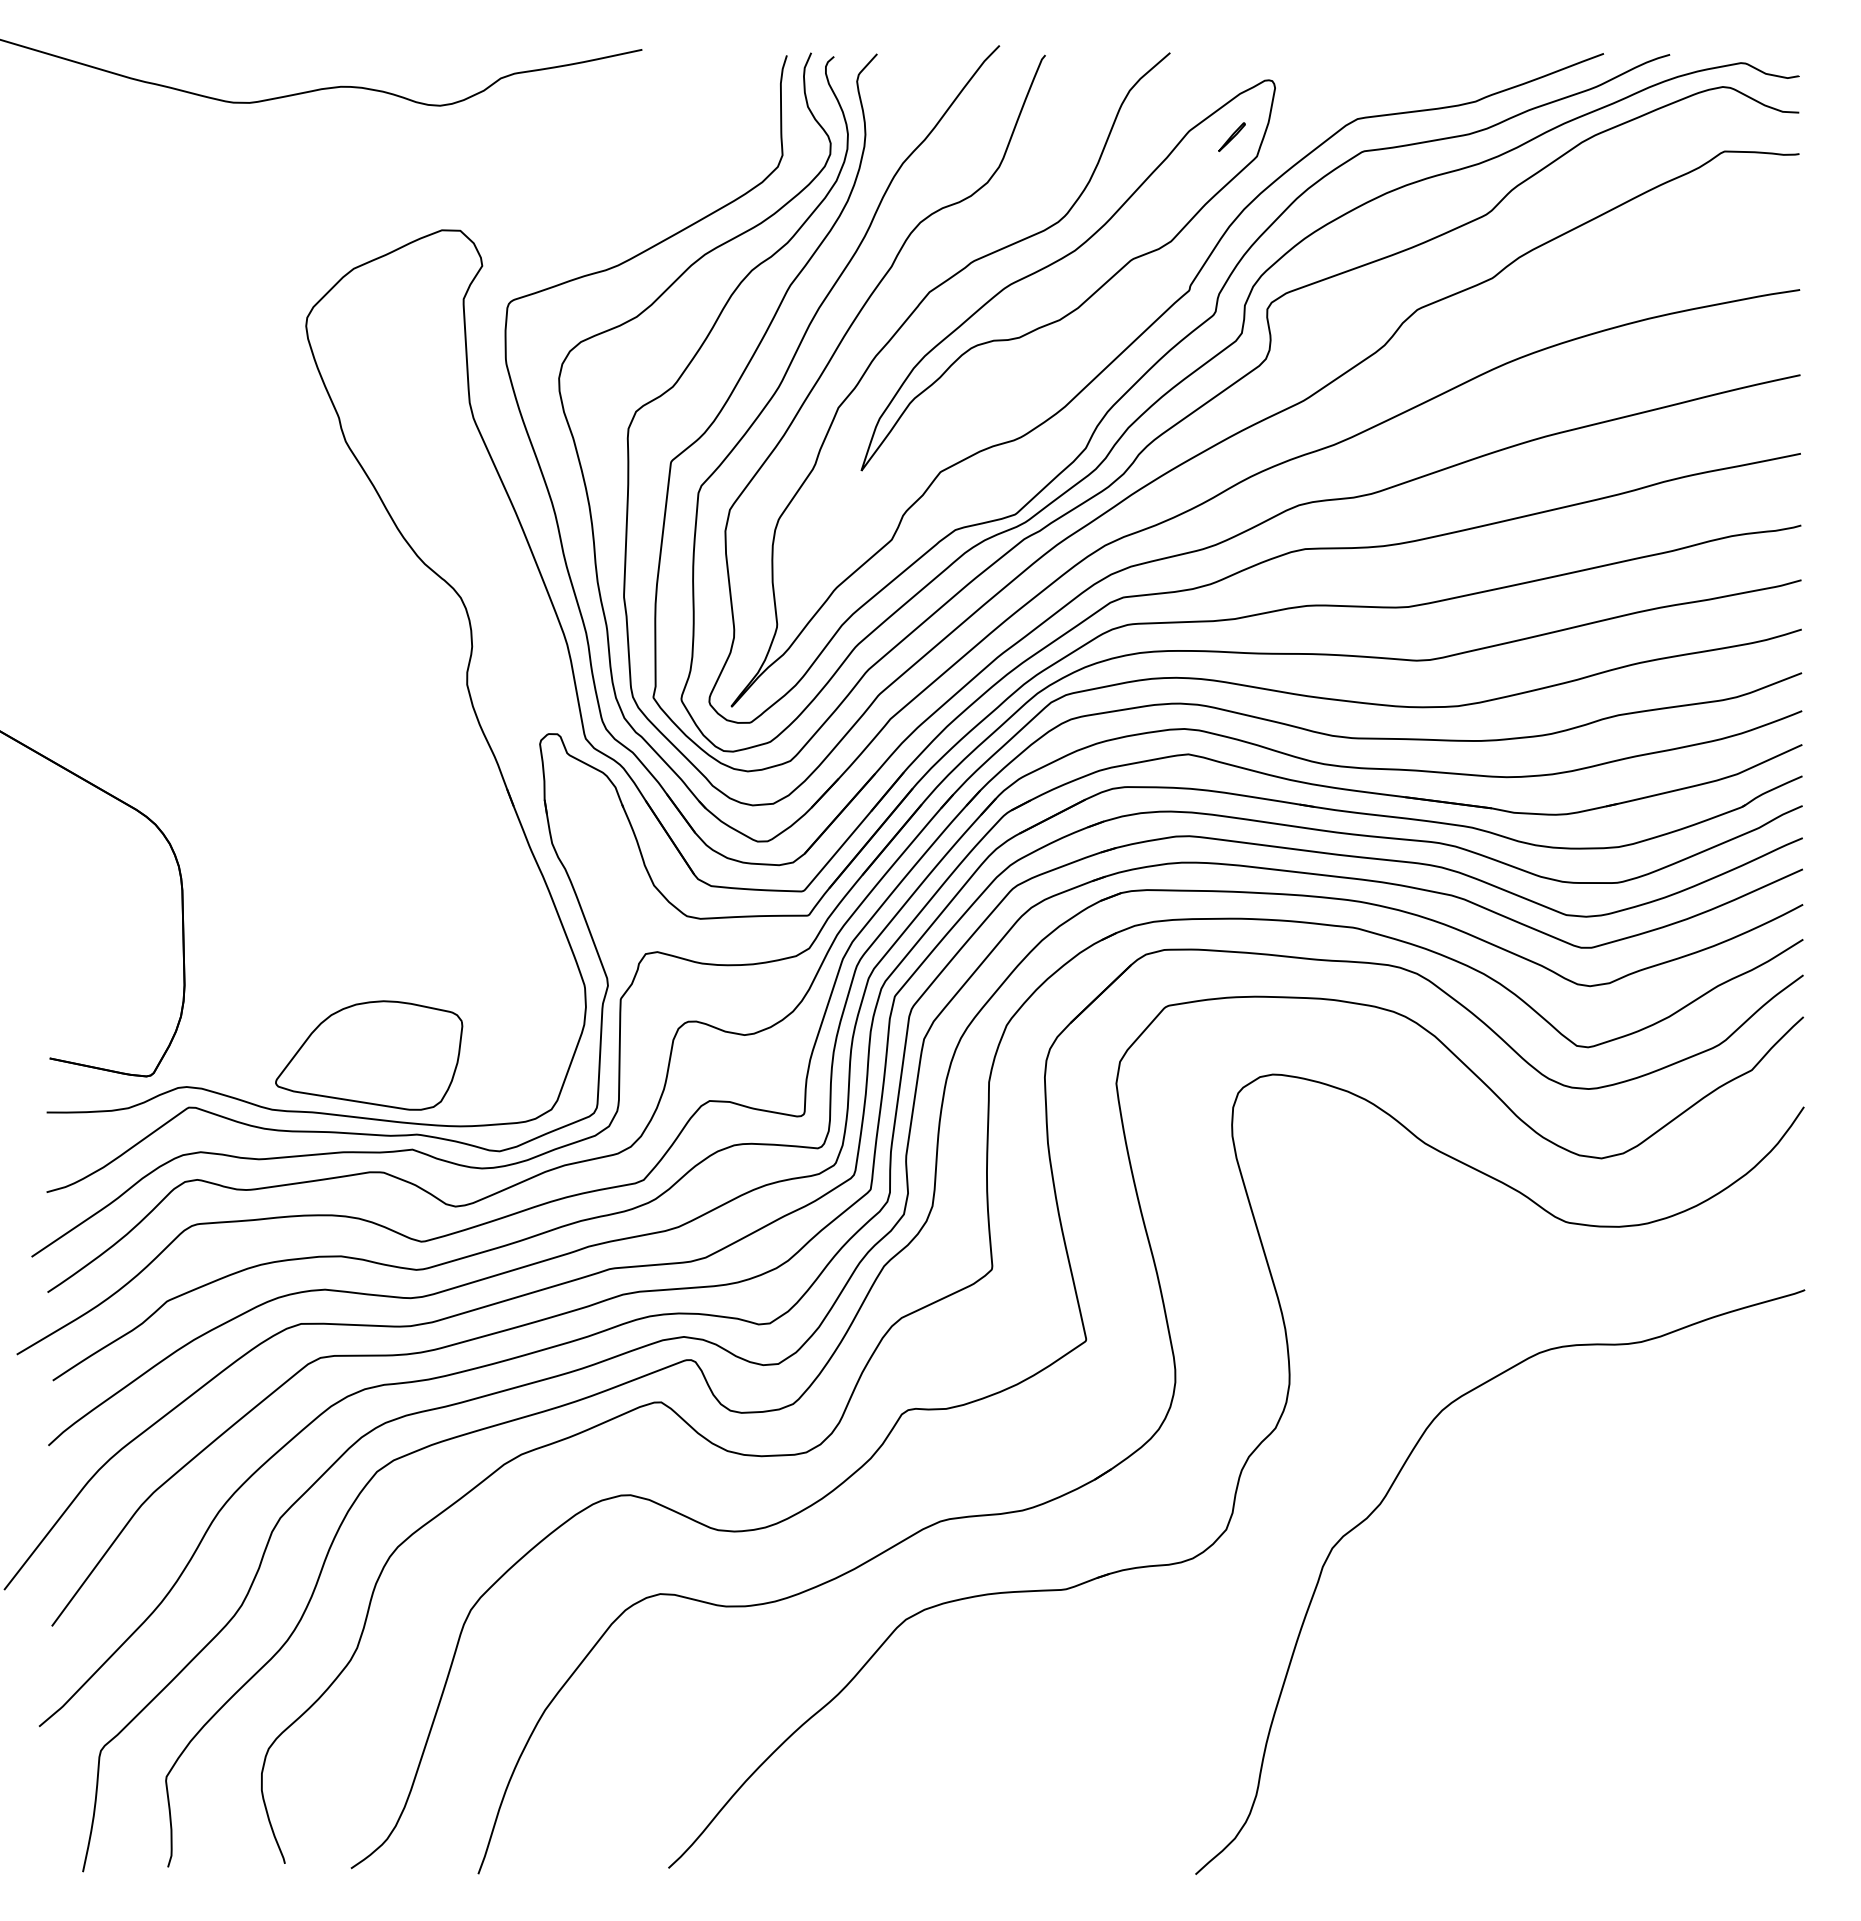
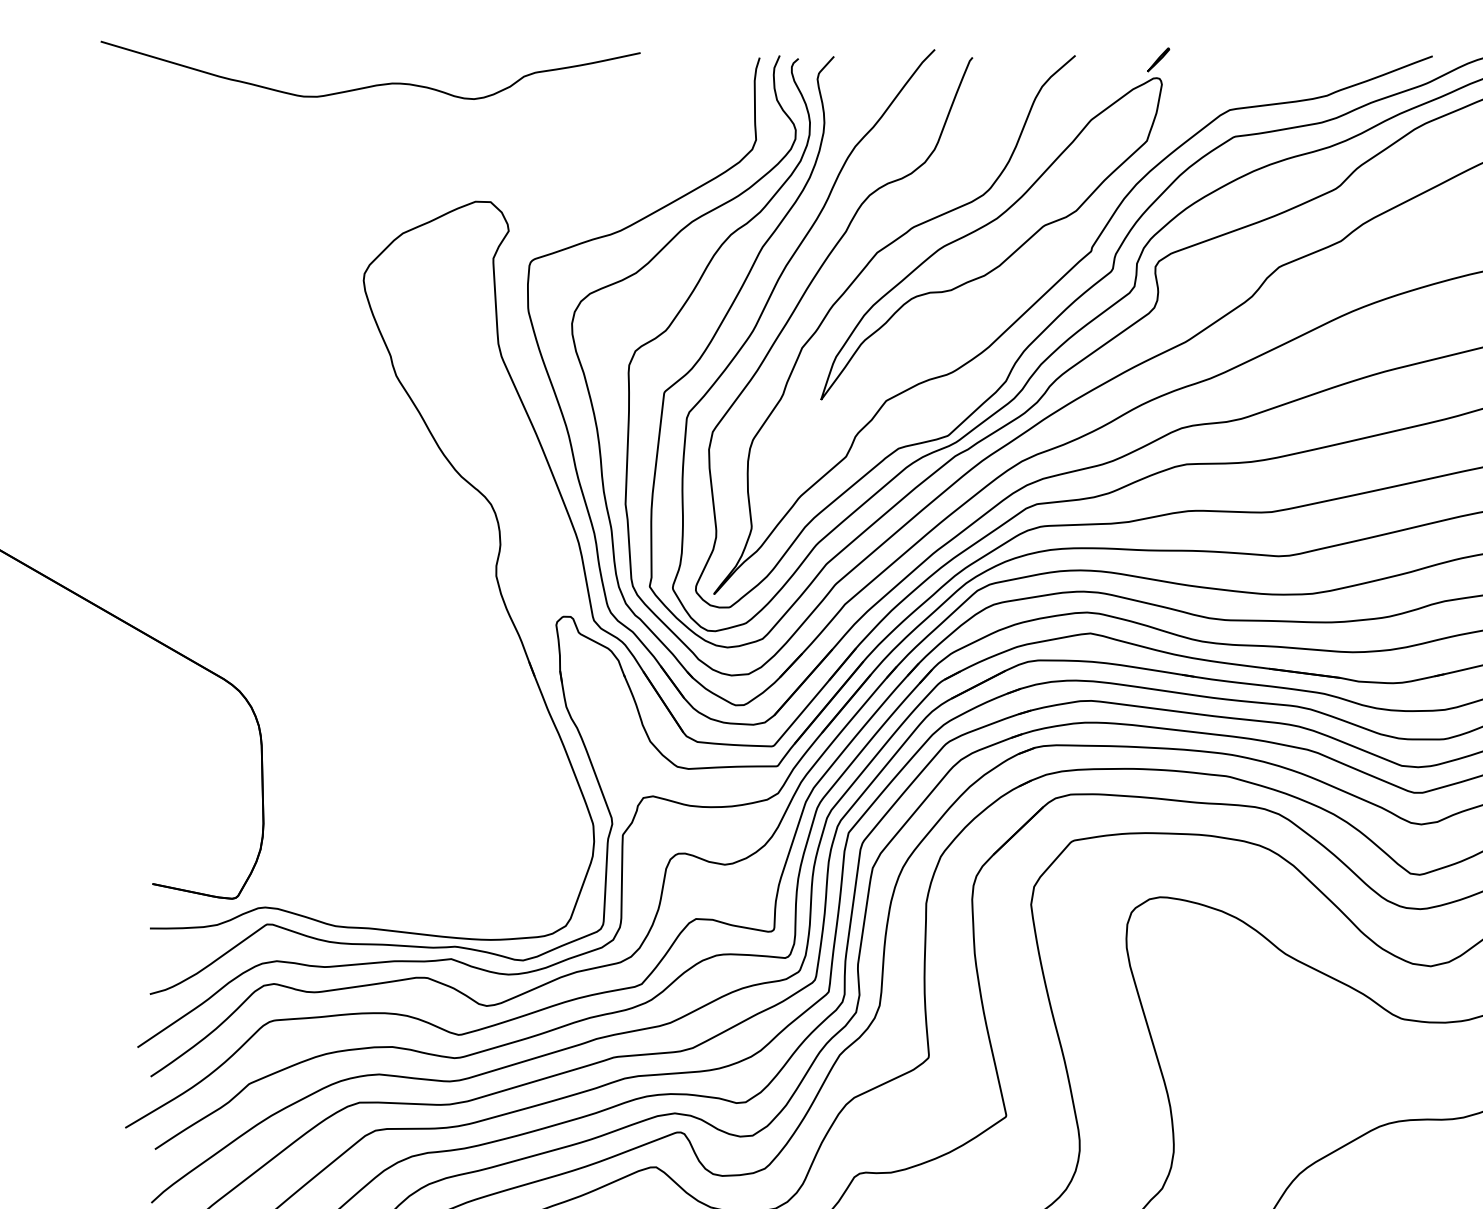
part: (1231, 136) -> (1158, 59), moved
part: (369, 1055) -> (415, 881), removed

